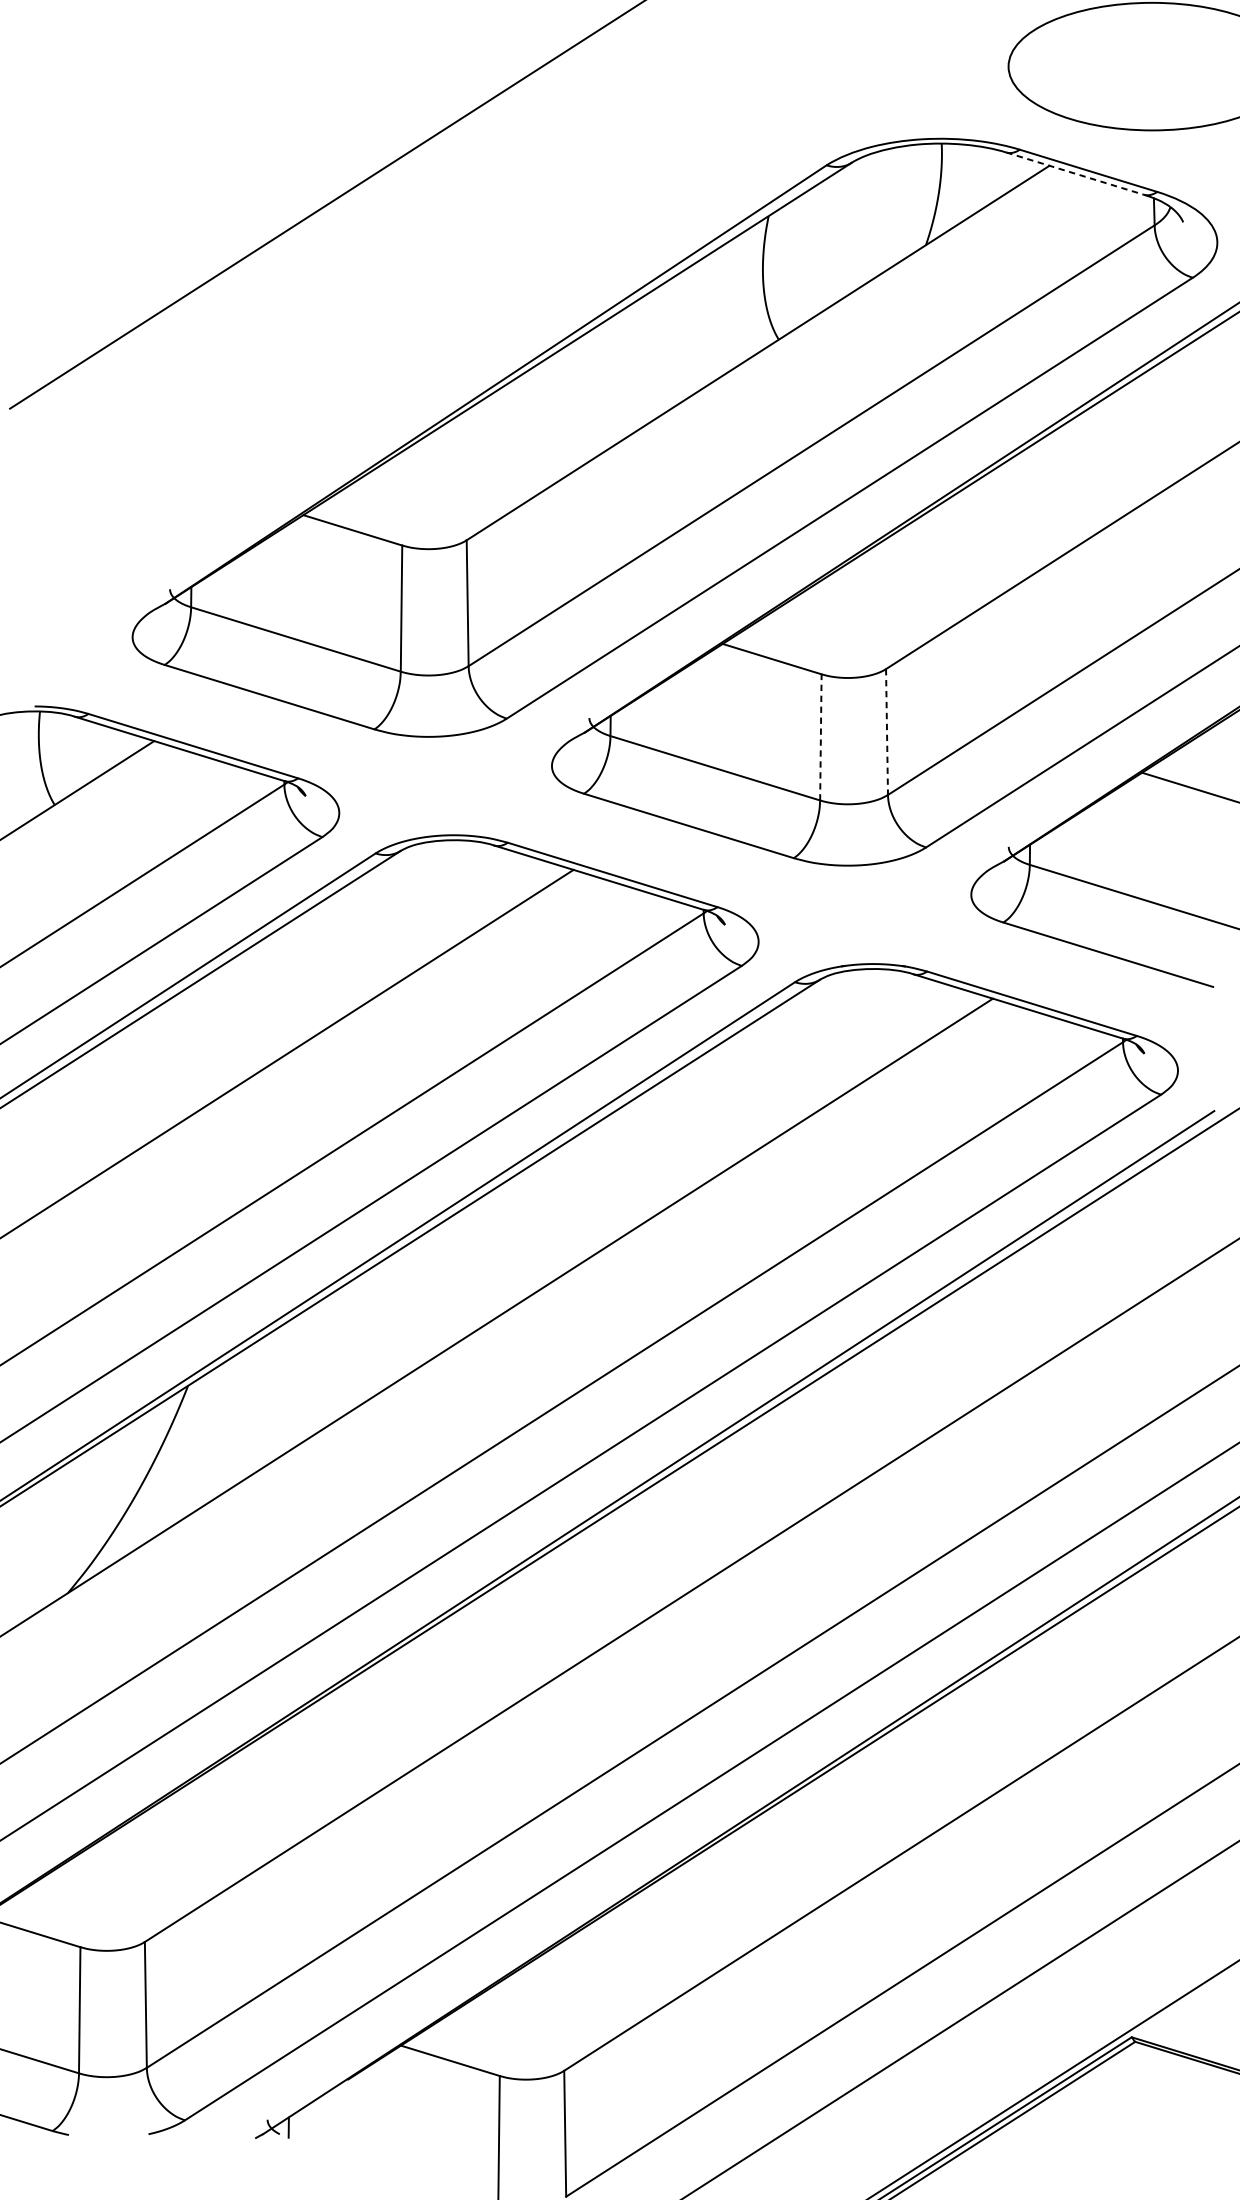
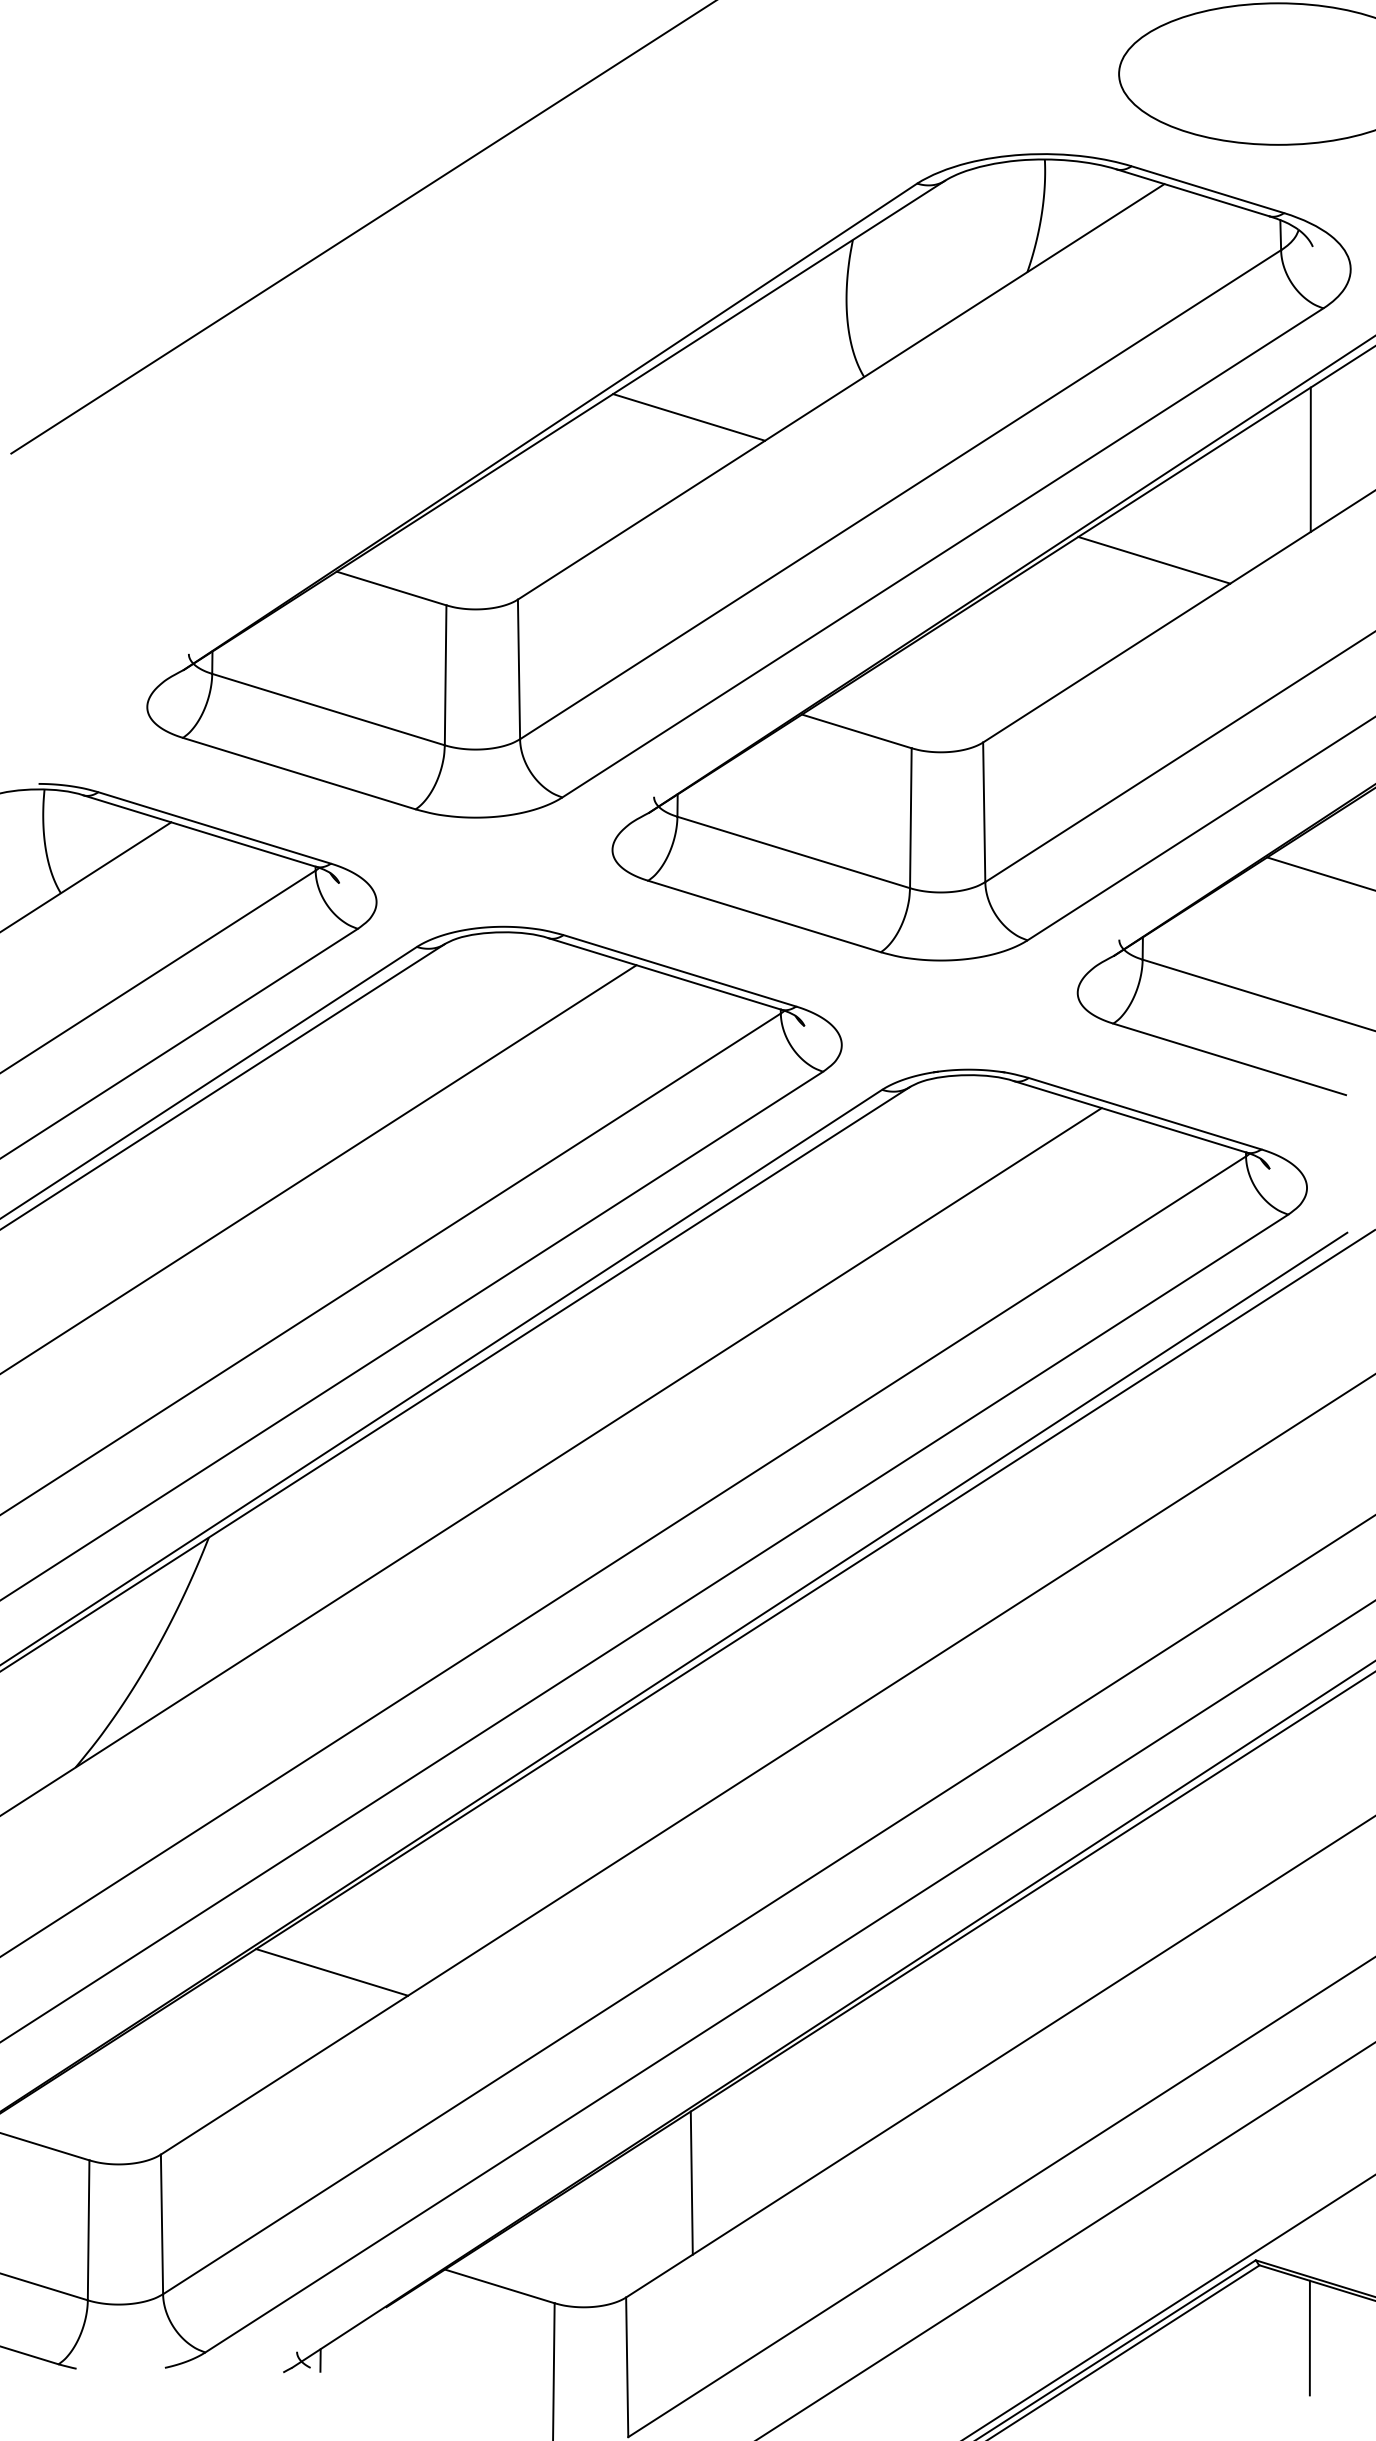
line: (1074, 173) -> (1192, 192), dashed -> solid
line: (621, 376) -> (689, 417), added
line: (1181, 414) -> (1310, 459), added
line: (1040, 504) -> (1154, 559), added
line: (887, 732) -> (984, 812), dashed -> solid
line: (820, 737) -> (910, 818), dashed -> solid
line: (299, 1777) -> (332, 1972), added
line: (623, 1967) -> (691, 2182), added
line: (1180, 2106) -> (1309, 2337), added

